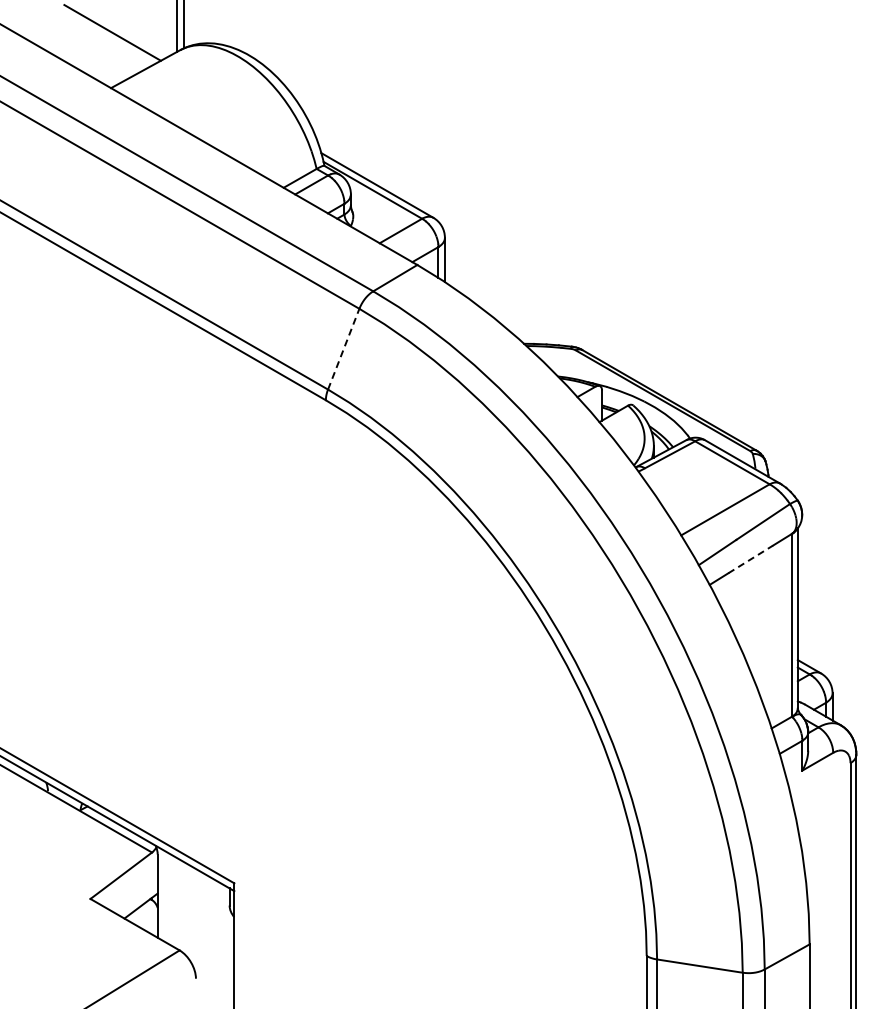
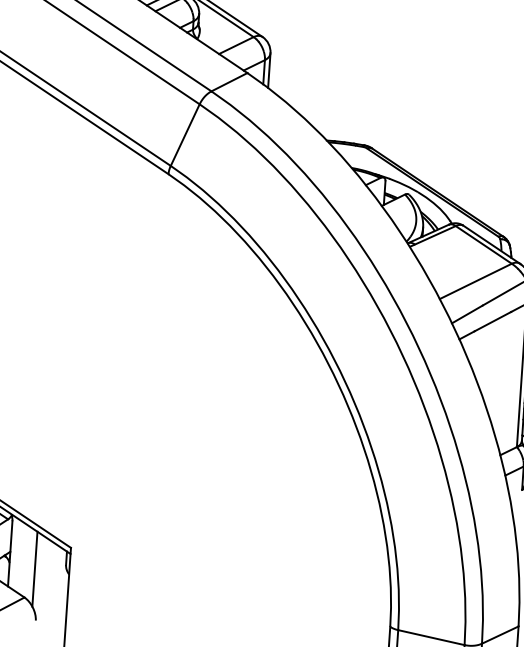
line: (343, 348) -> (185, 134), dashed -> solid
line: (751, 559) -> (493, 321), dashed -> solid
line: (190, 913) -> (35, 569), added

